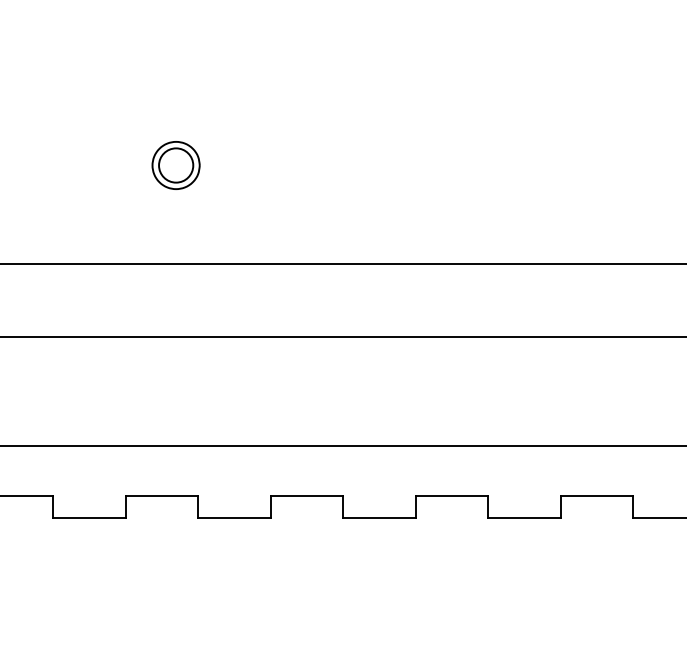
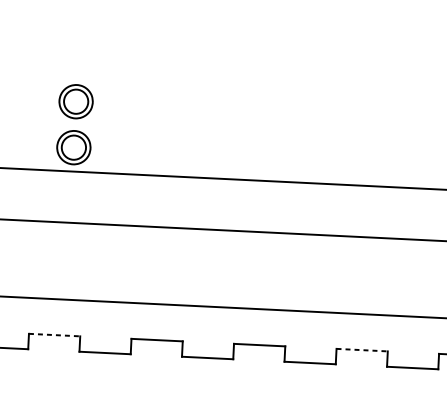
part: (175, 230) -> (73, 147), added
line: (162, 496) -> (55, 335), solid -> dashed
line: (597, 496) -> (362, 350), solid -> dashed

